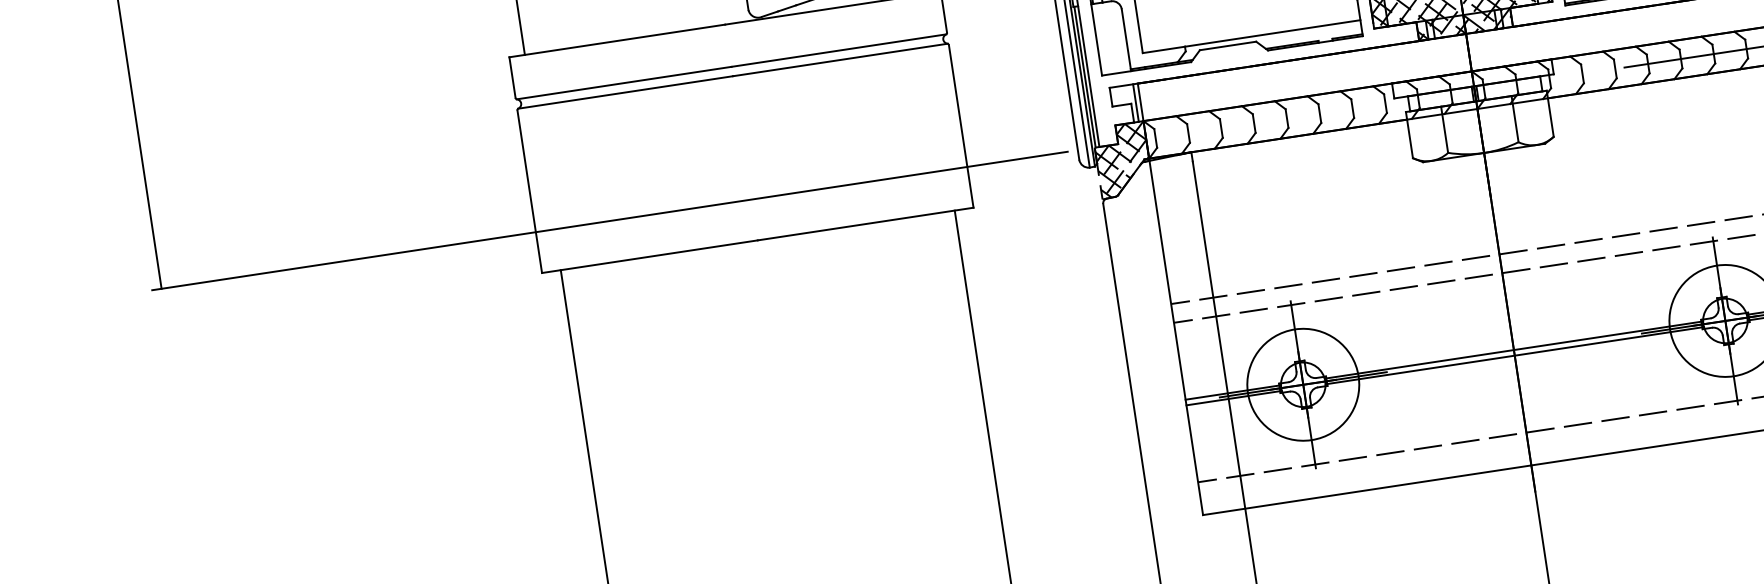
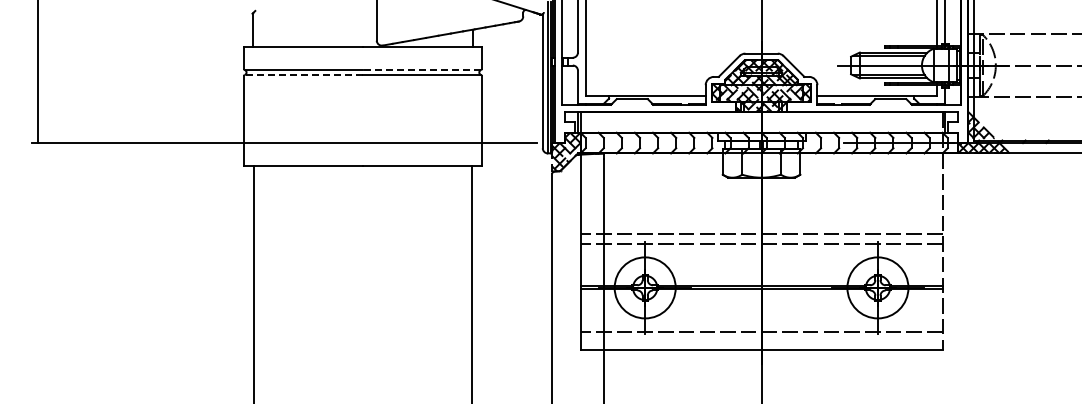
line: (837, 50) -> (421, 69), solid -> dashed
line: (625, 93) -> (303, 75), solid -> dashed

